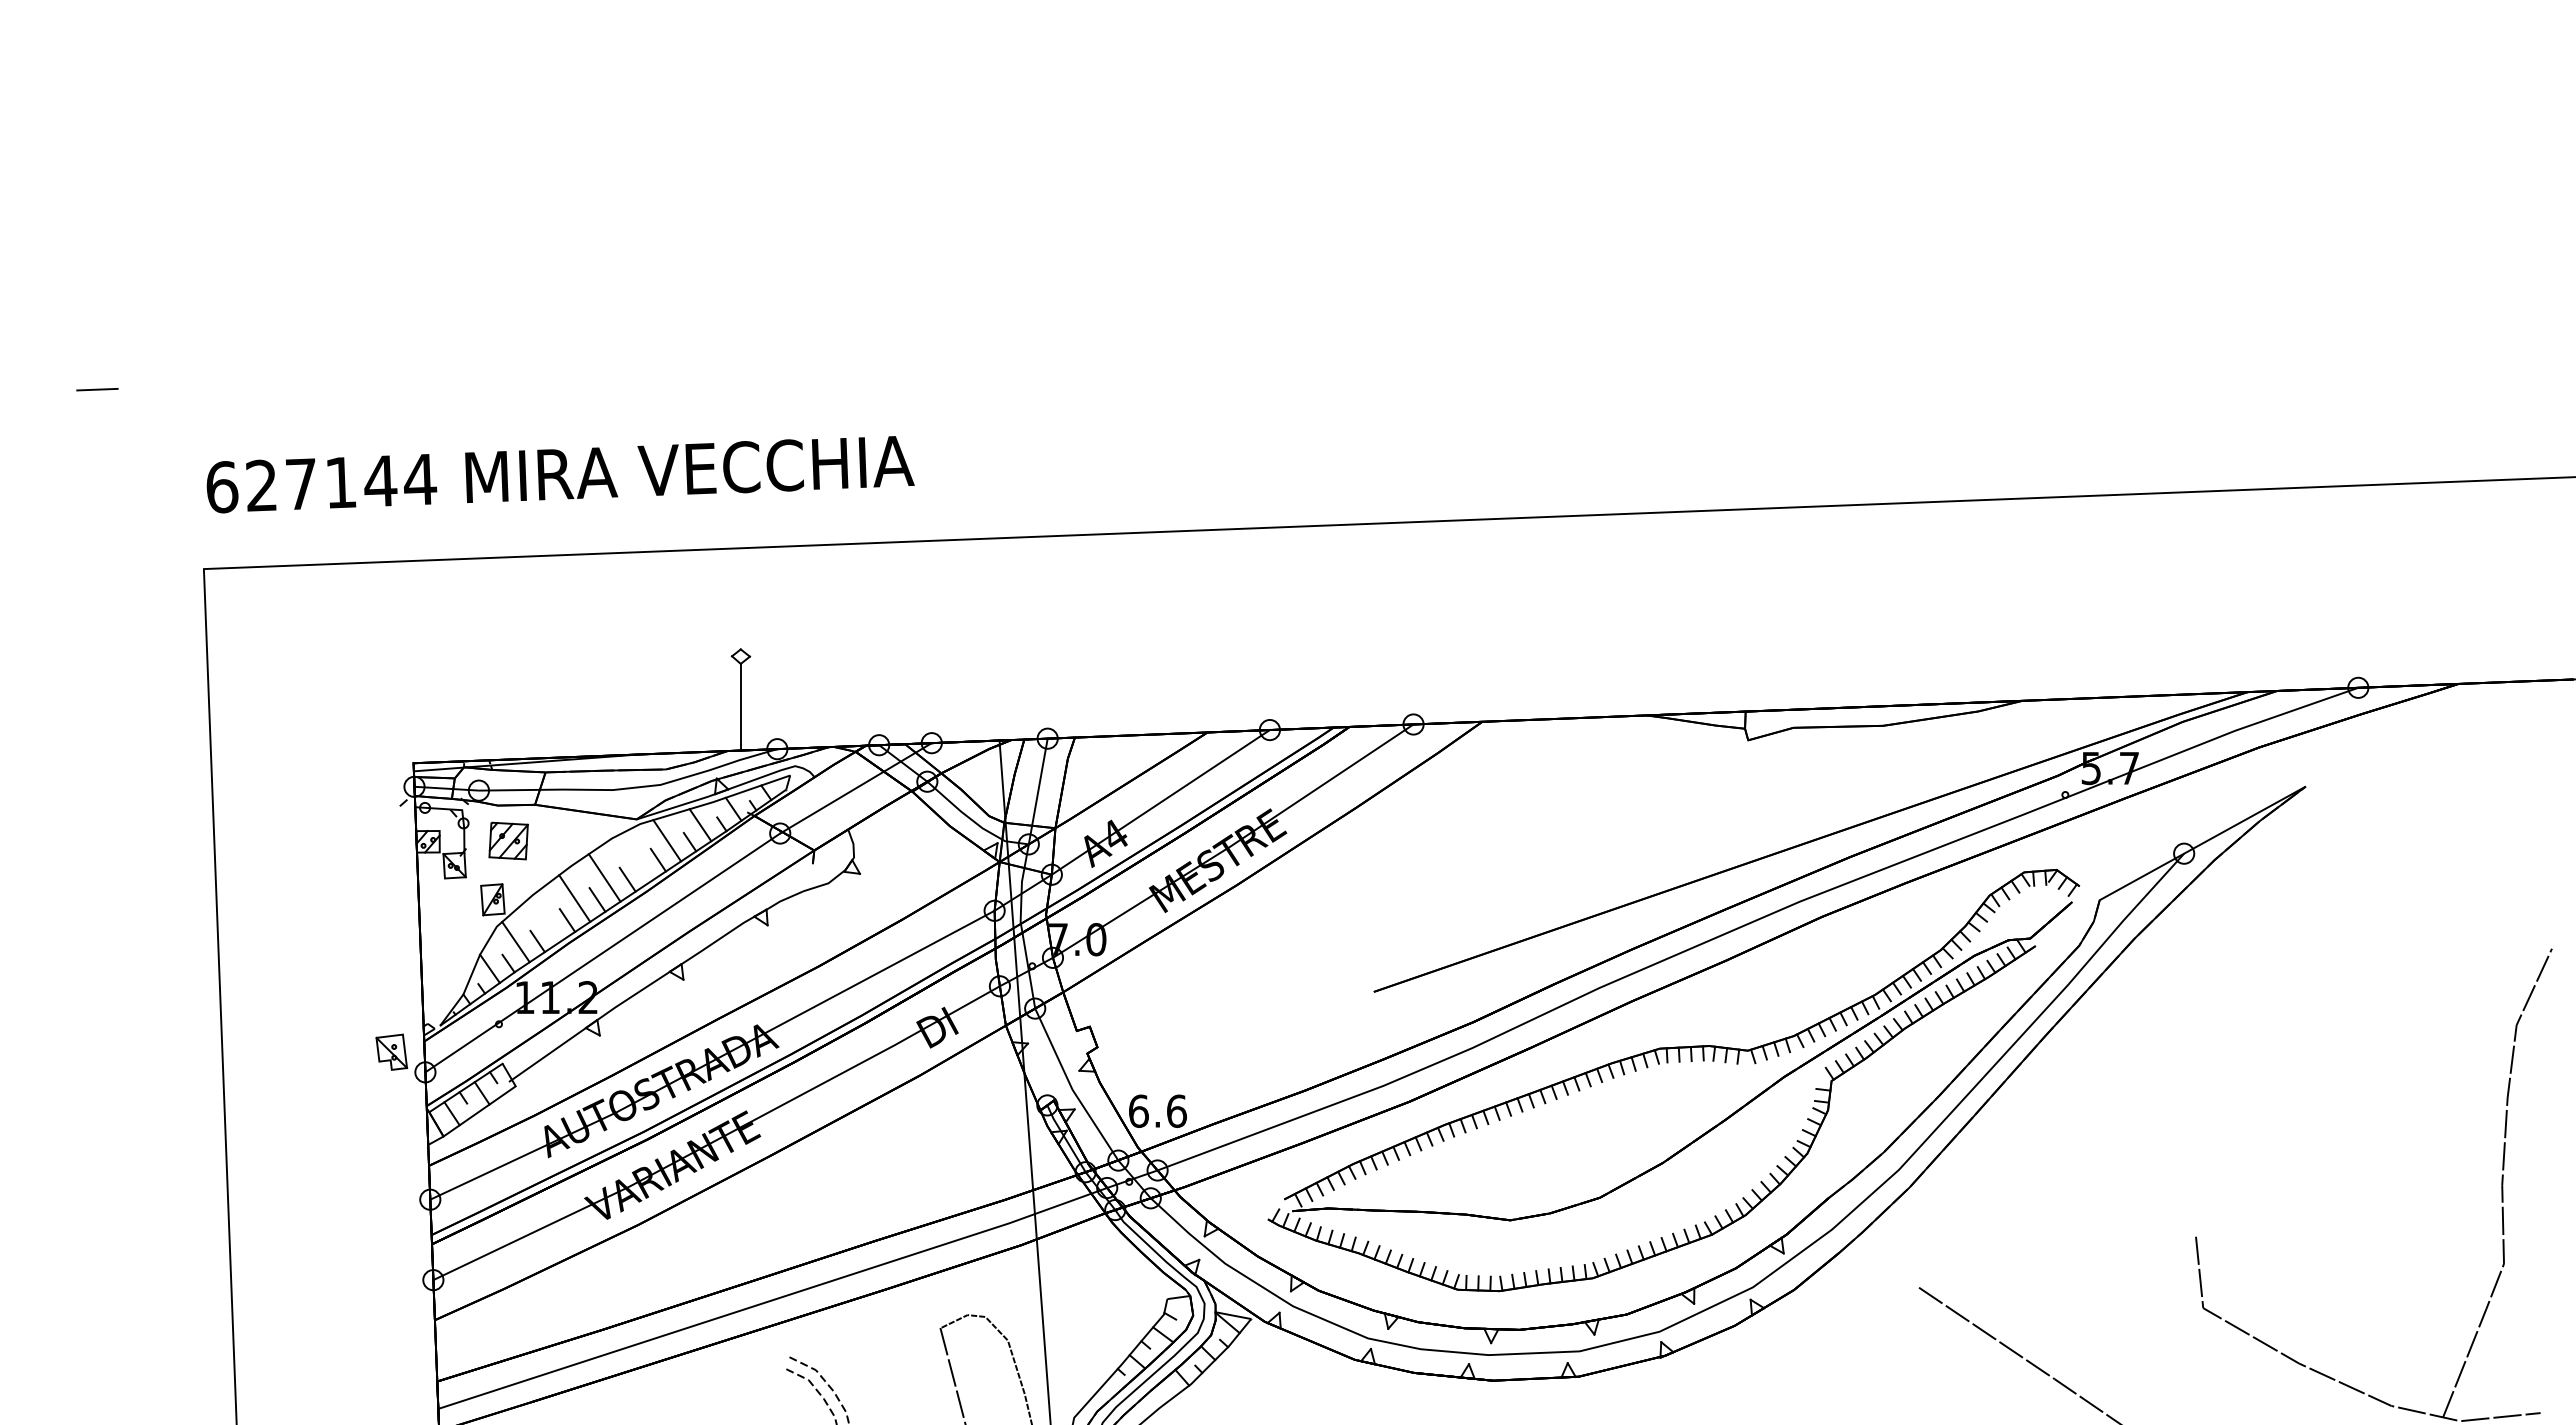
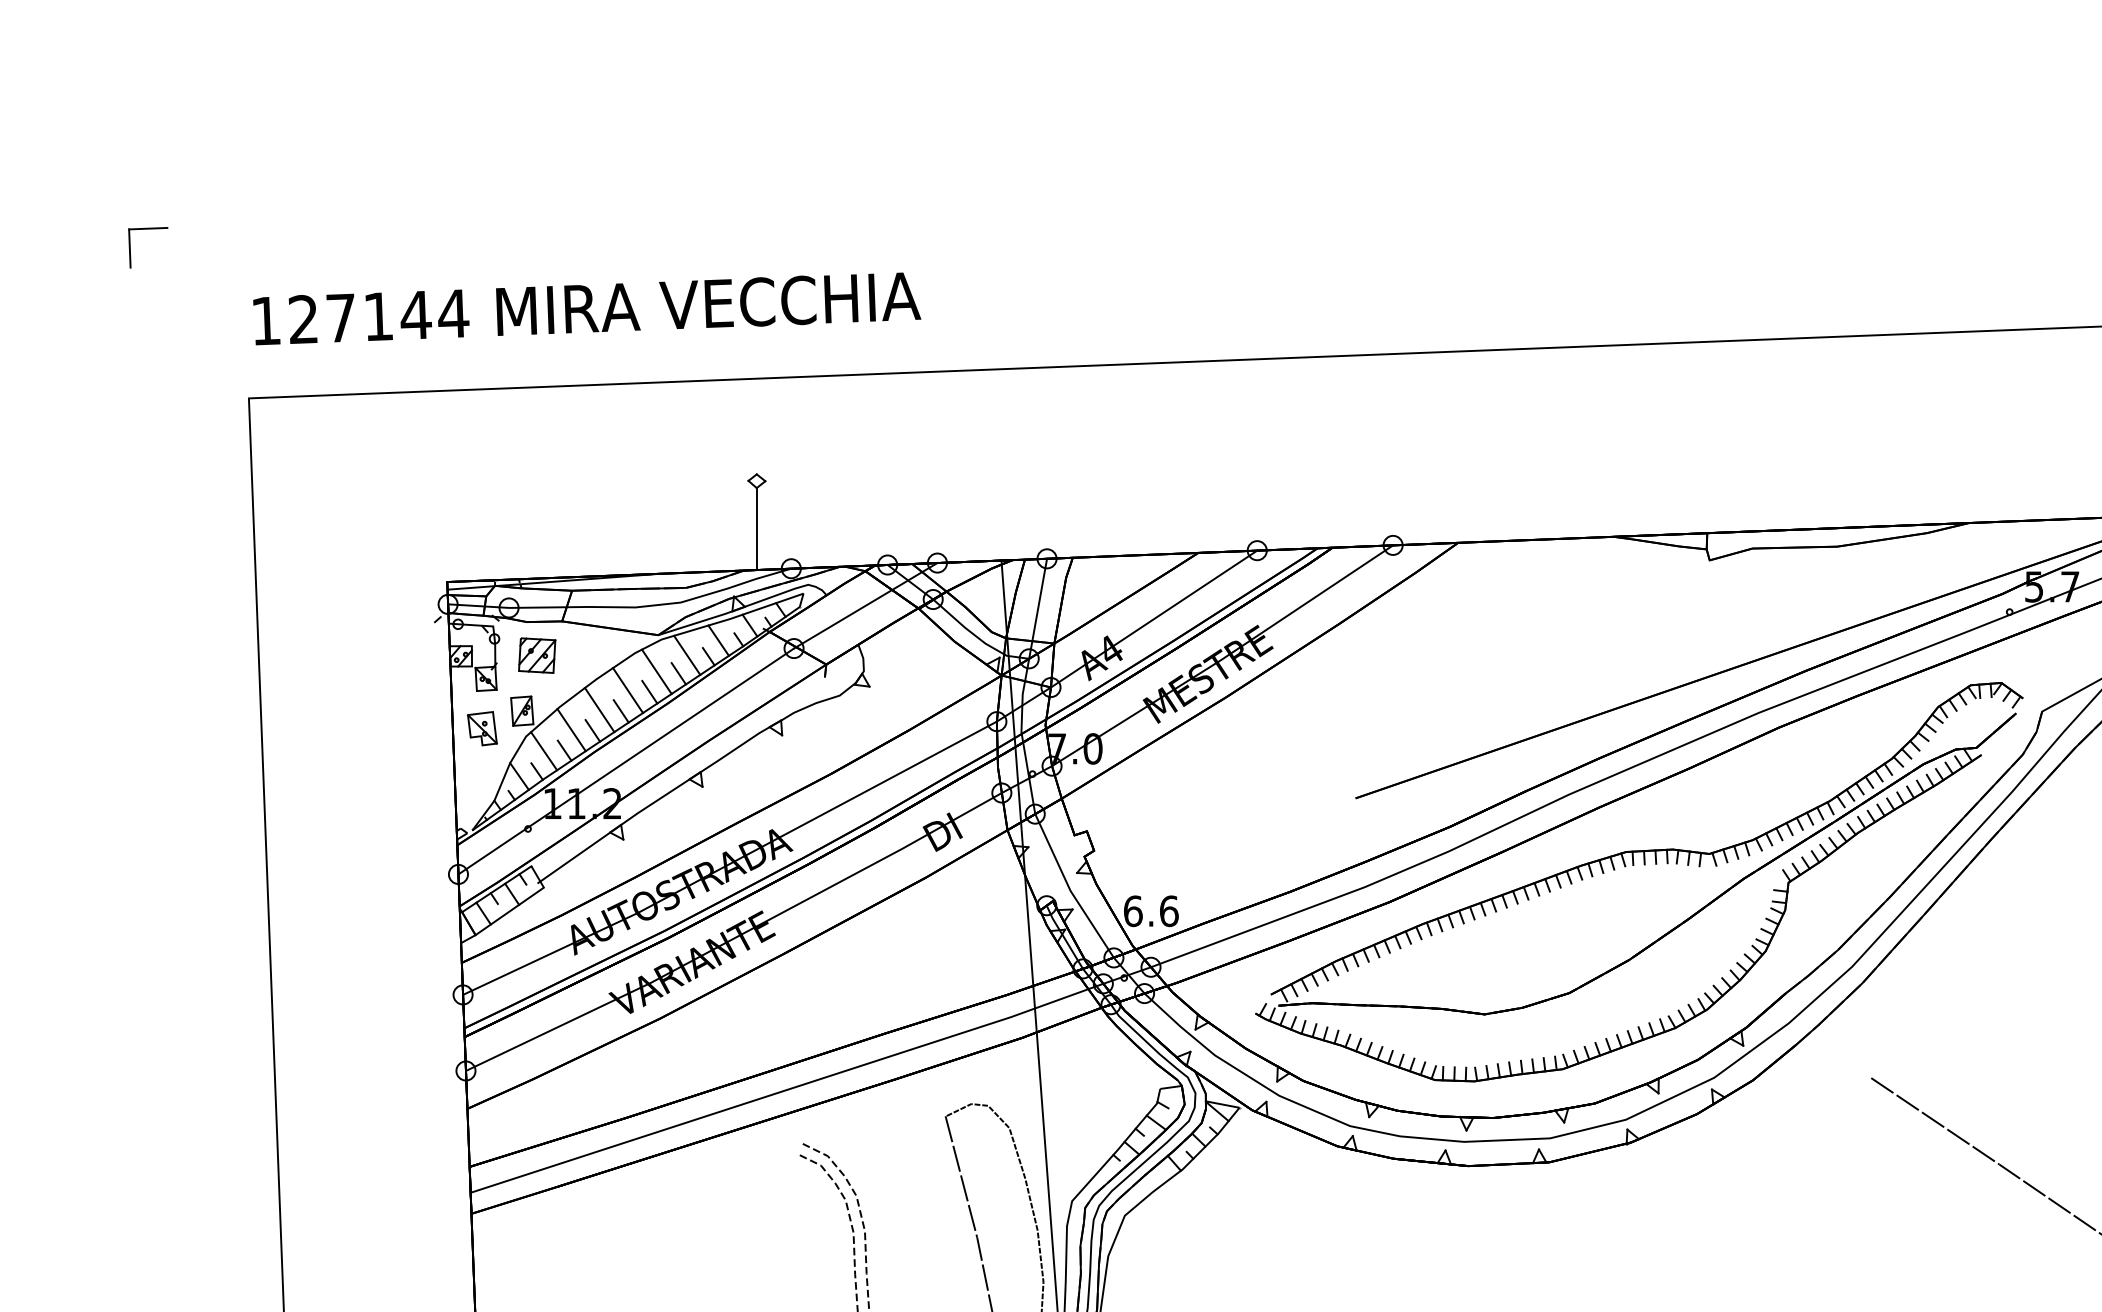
line: (77, 410) -> (129, 248), added
text: (222, 487) -> (266, 321), 627144 -> 127144
line: (634, 857) -> (656, 671), added
line: (544, 919) -> (571, 729), added
part: (391, 1051) -> (482, 727), moved

